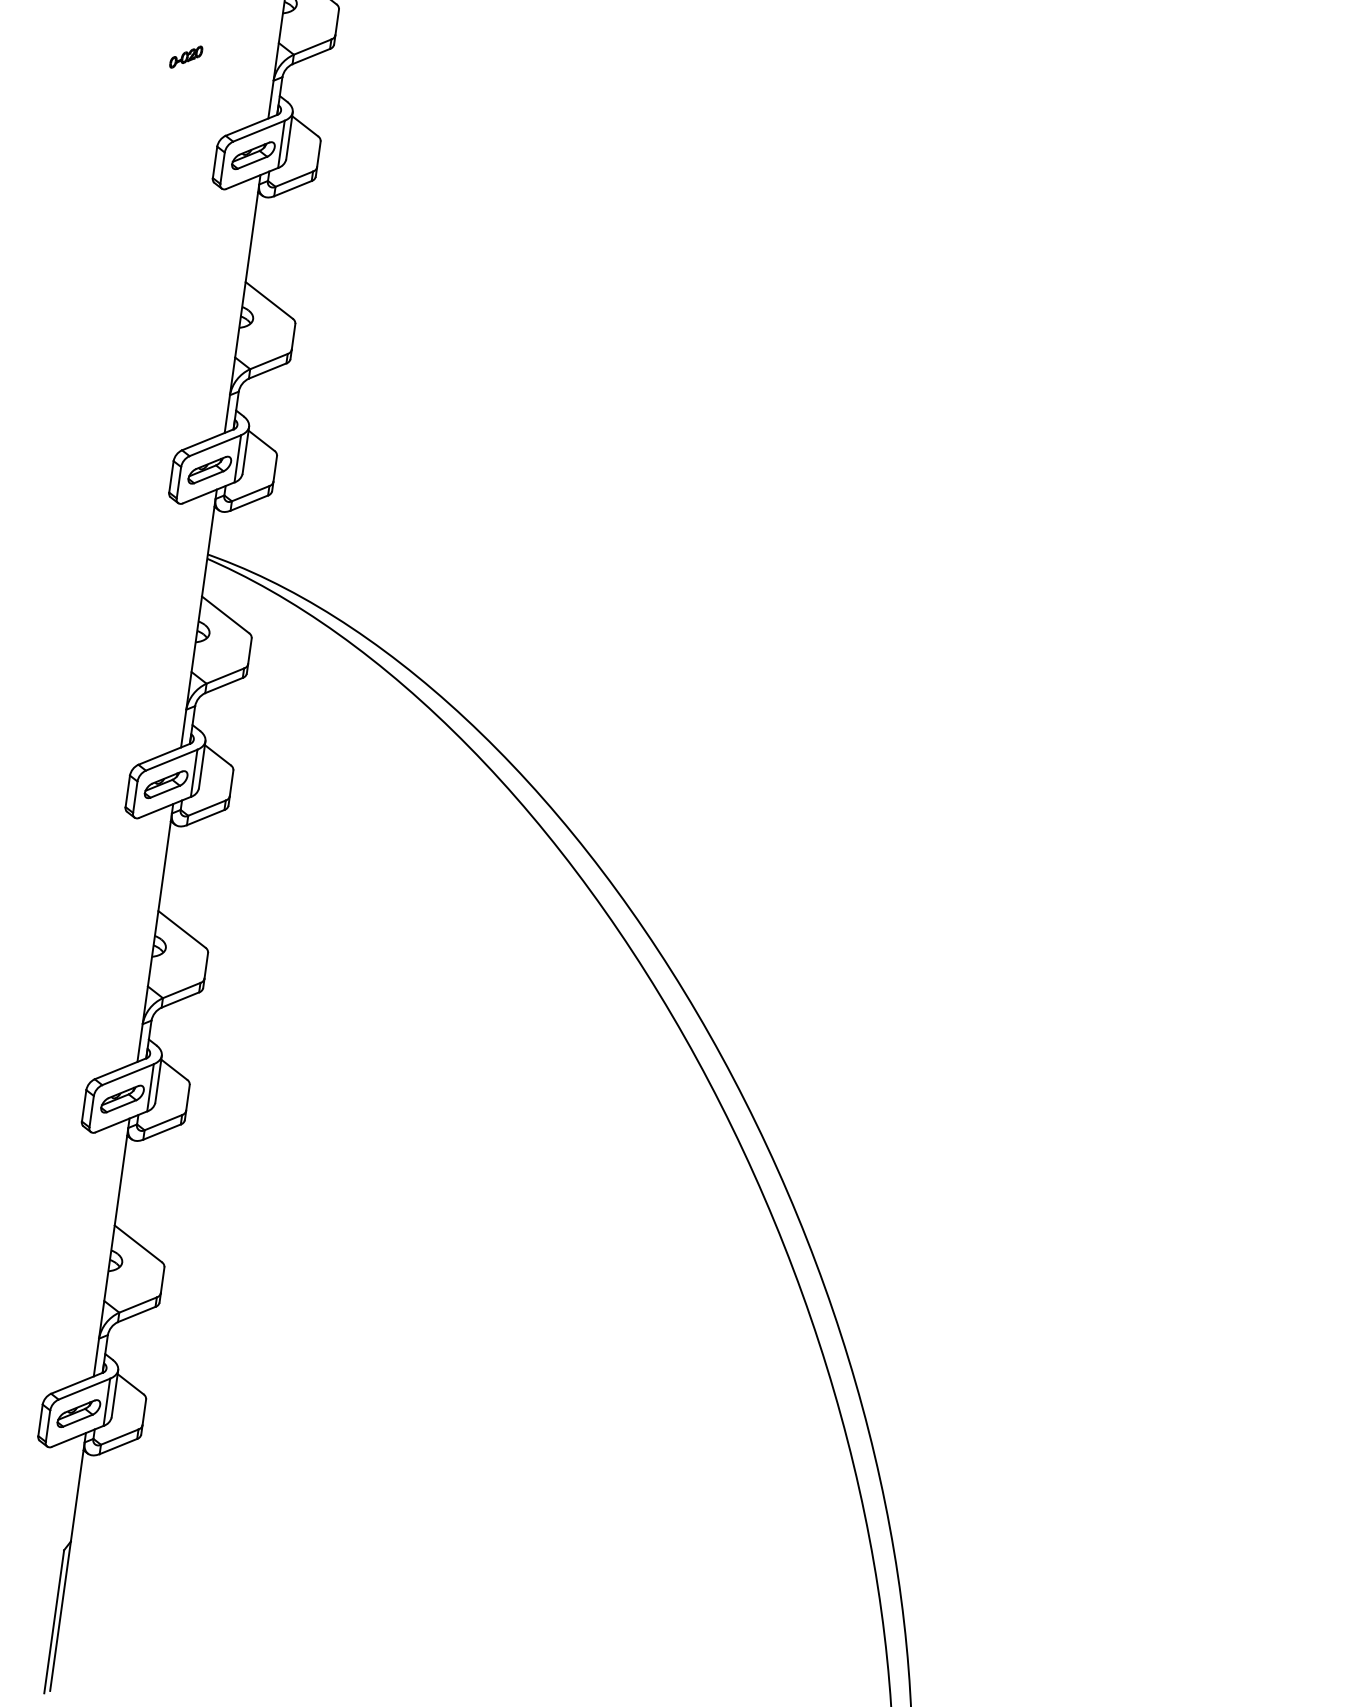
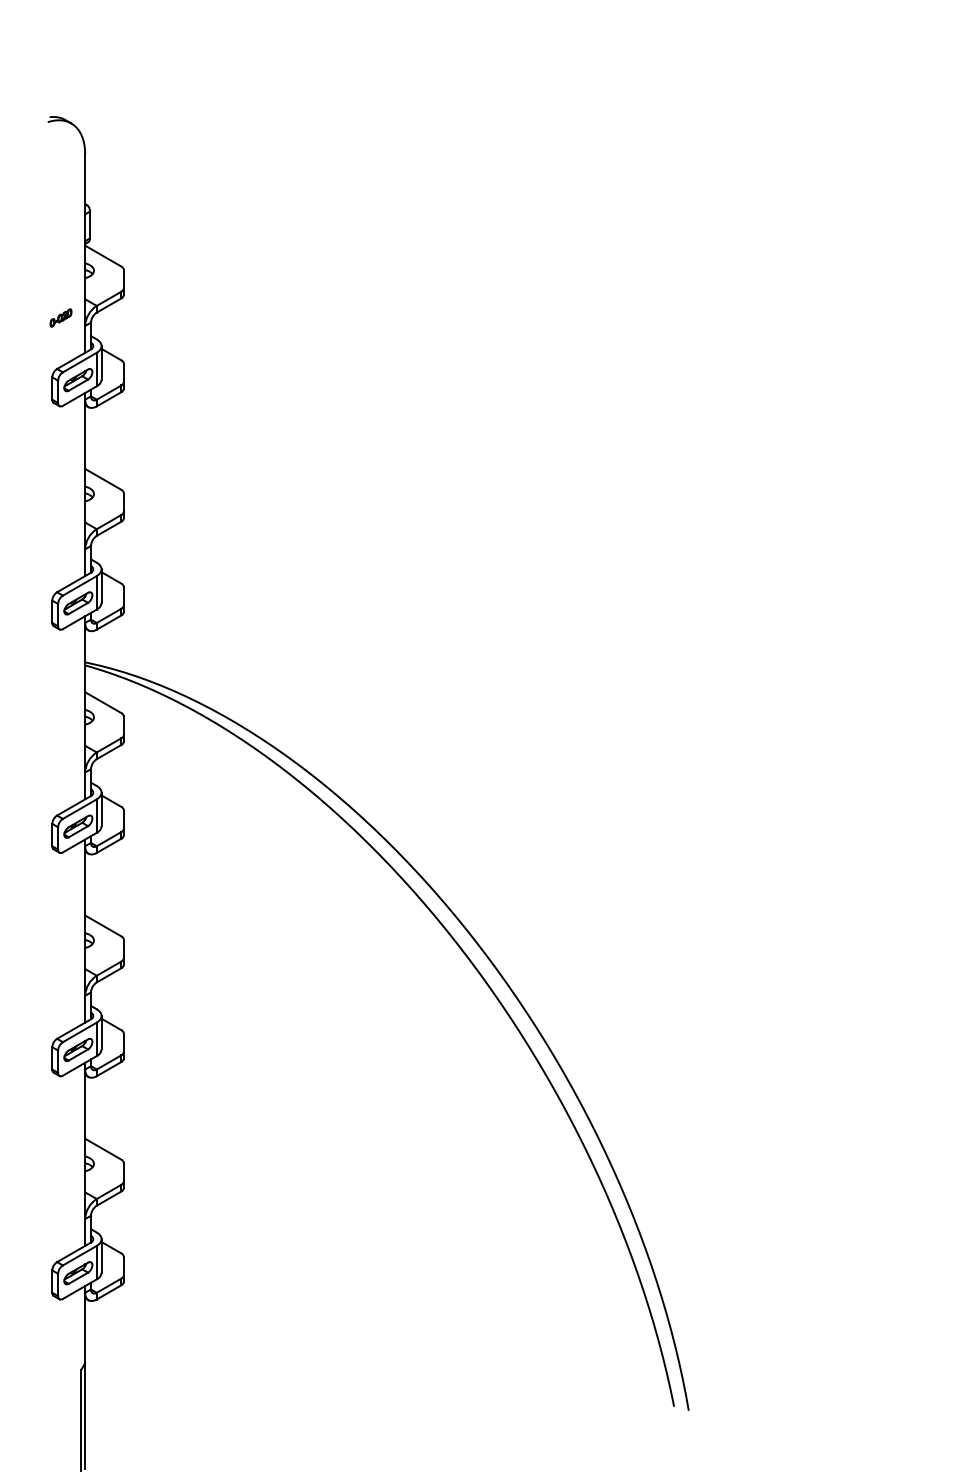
part: (185, 56) -> (60, 317), moved

